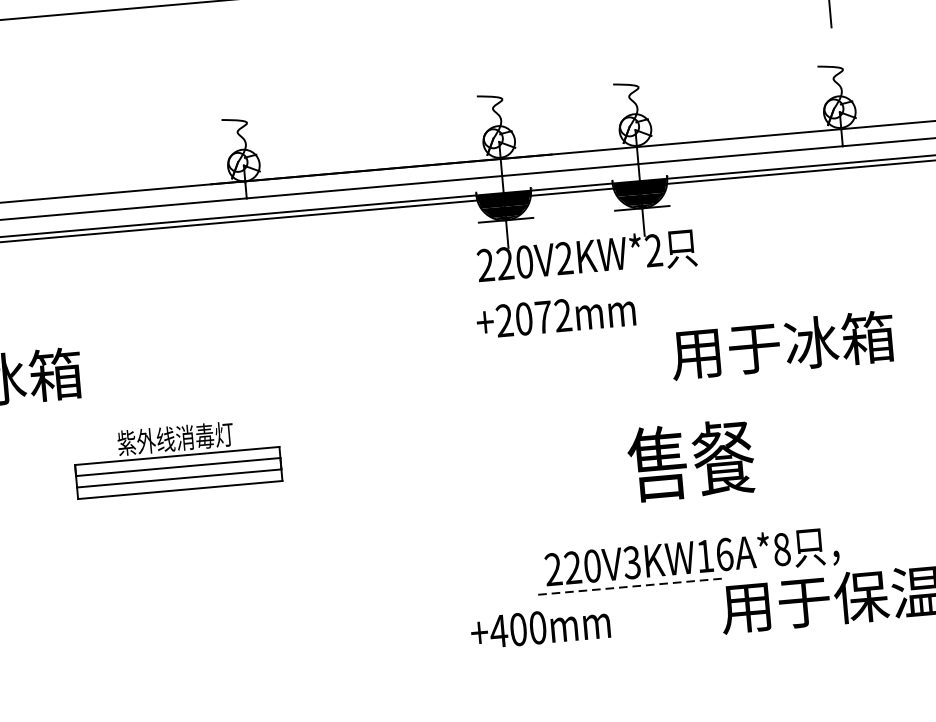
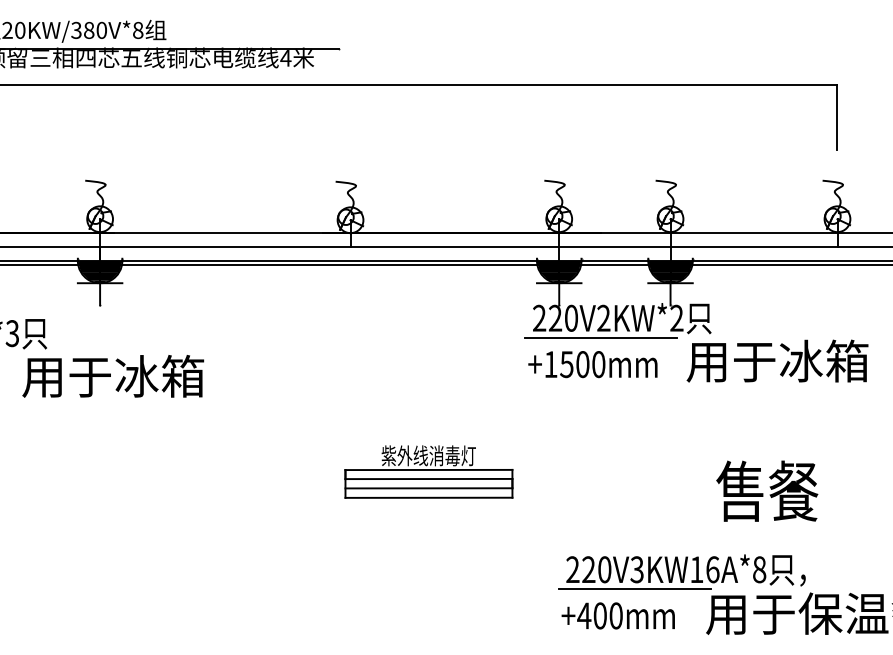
line: (563, 282) -> (601, 337), added
text: (533, 318) -> (574, 364), +2072mm -> +1500mm
text: (782, 344) -> (777, 360), moved
part: (176, 457) -> (428, 471), moved
text: (691, 459) -> (767, 490), moved
line: (630, 587) -> (634, 589), dashed -> solid
text: (539, 627) -> (617, 615), moved

